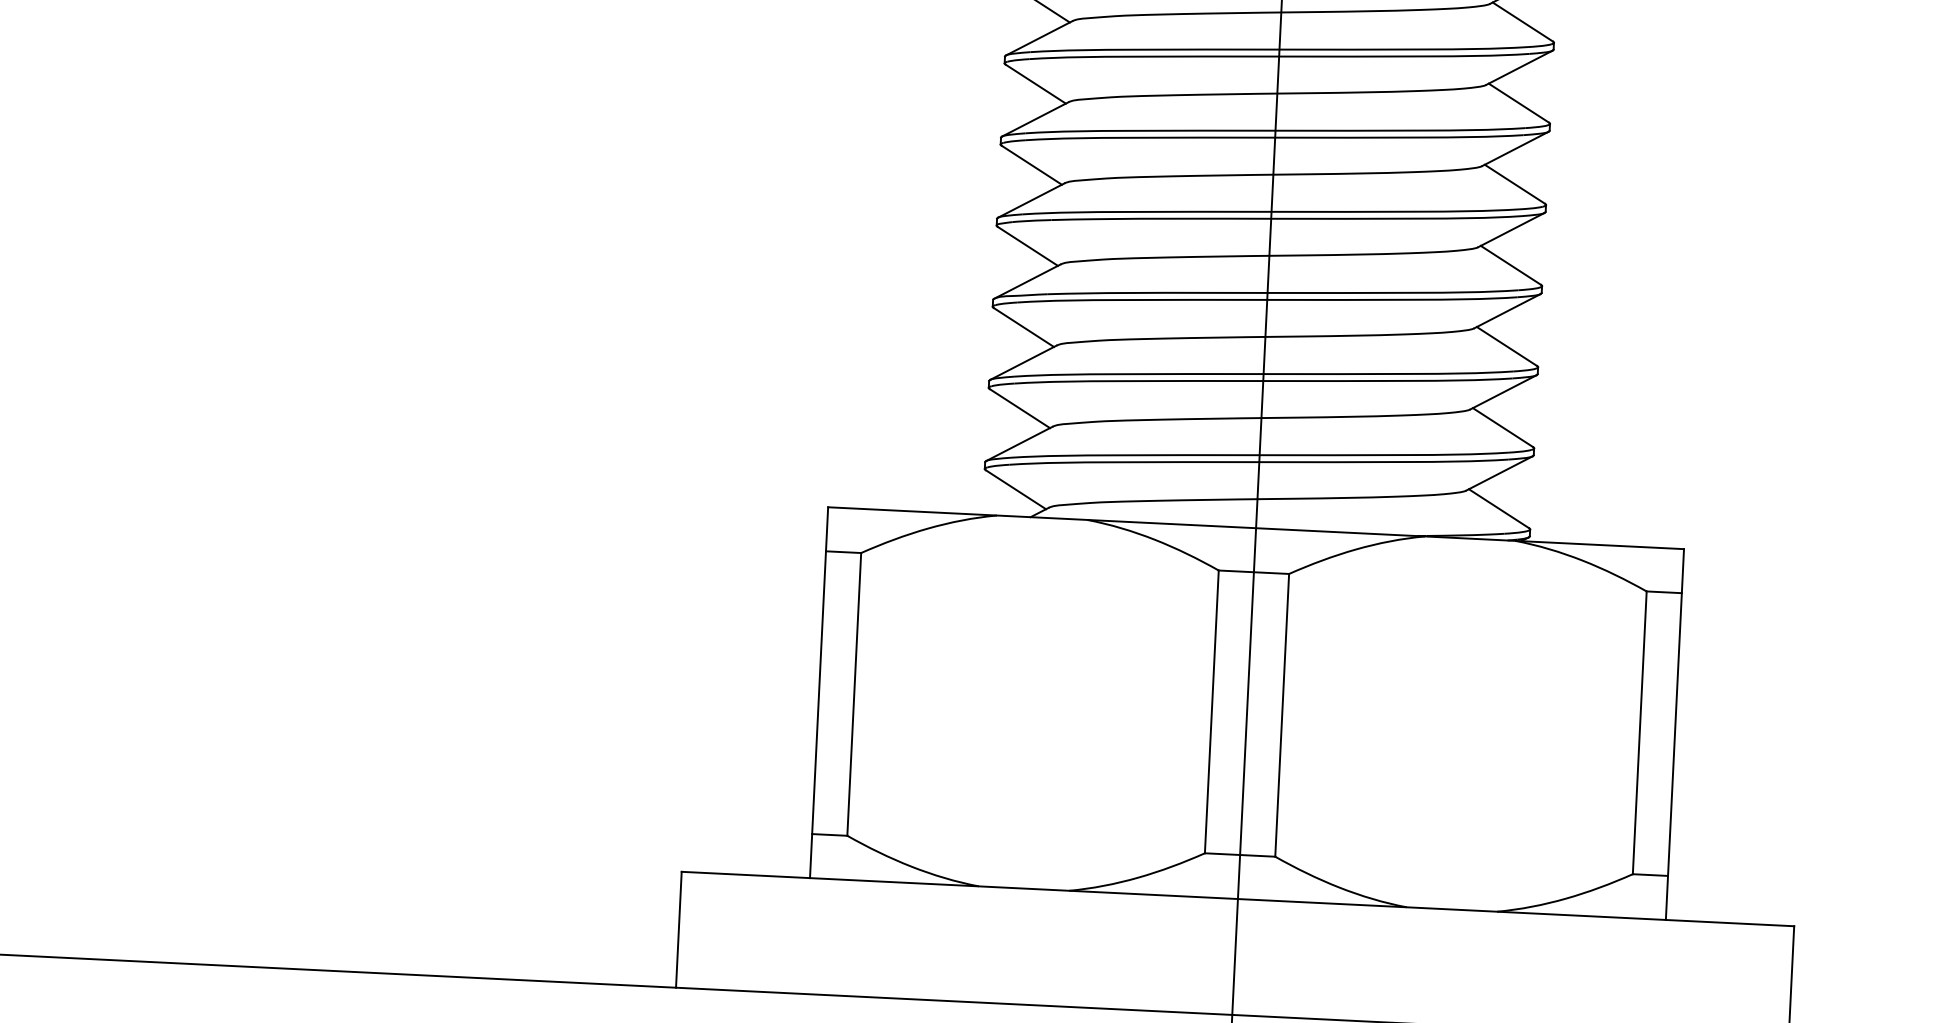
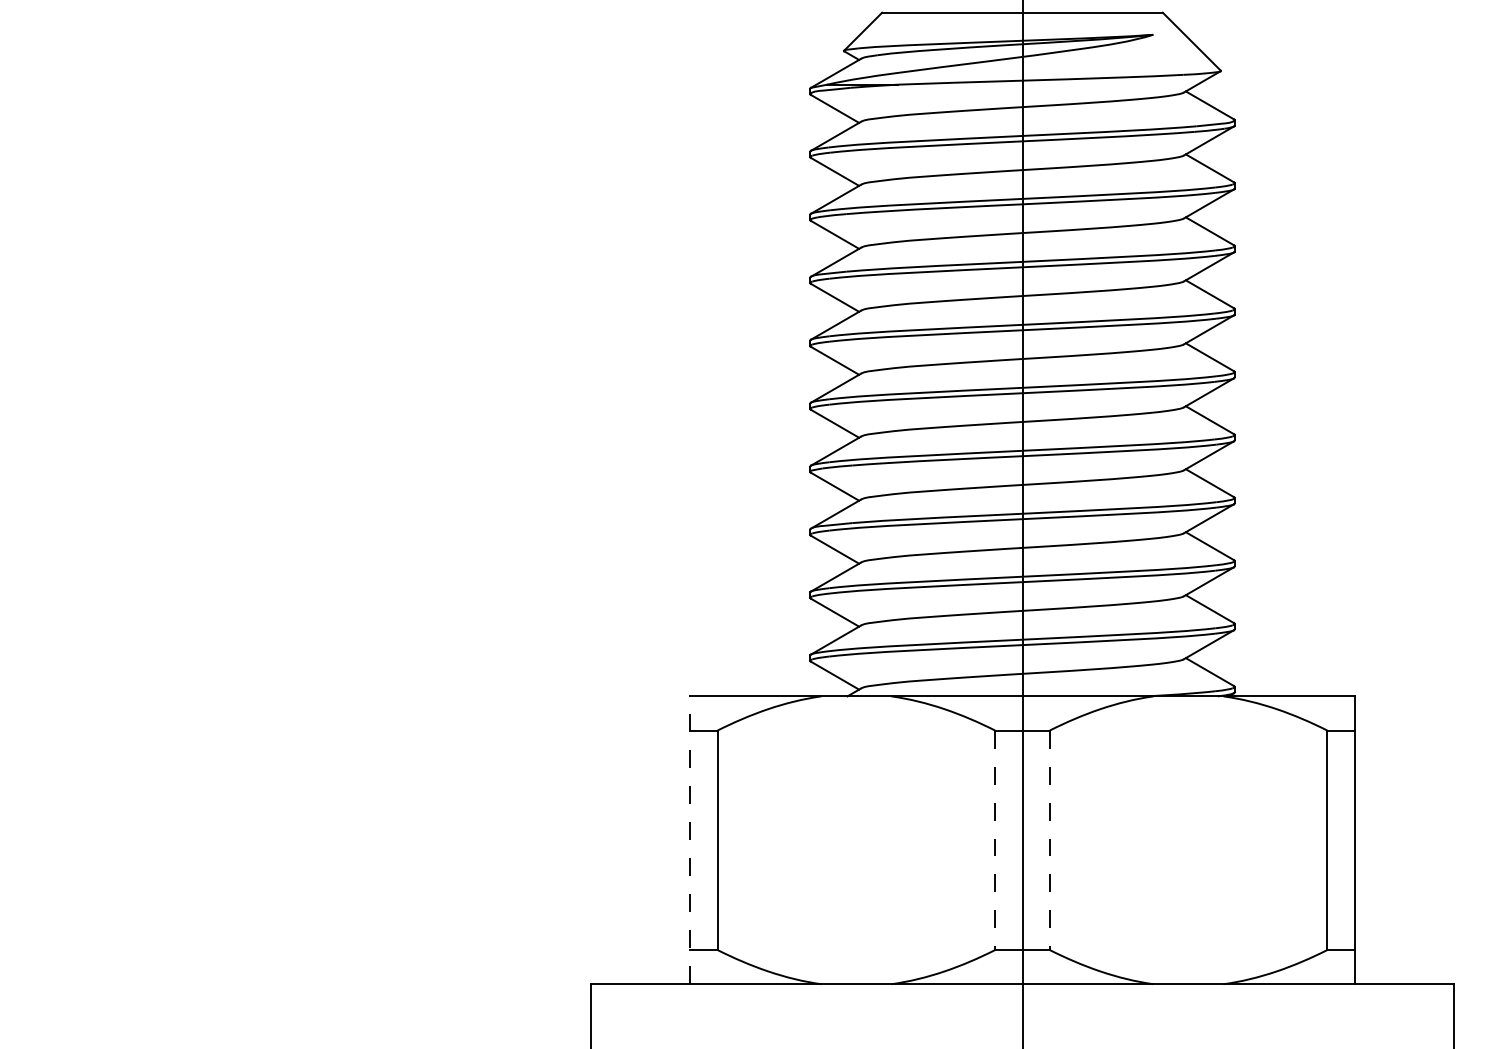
line: (819, 692) -> (690, 840), solid -> dashed
line: (1212, 712) -> (995, 840), solid -> dashed
line: (1281, 715) -> (1049, 840), solid -> dashed

